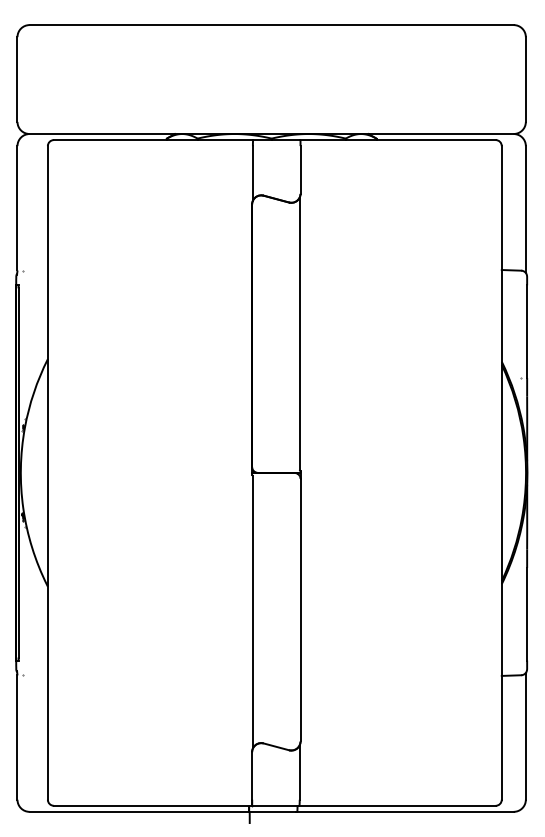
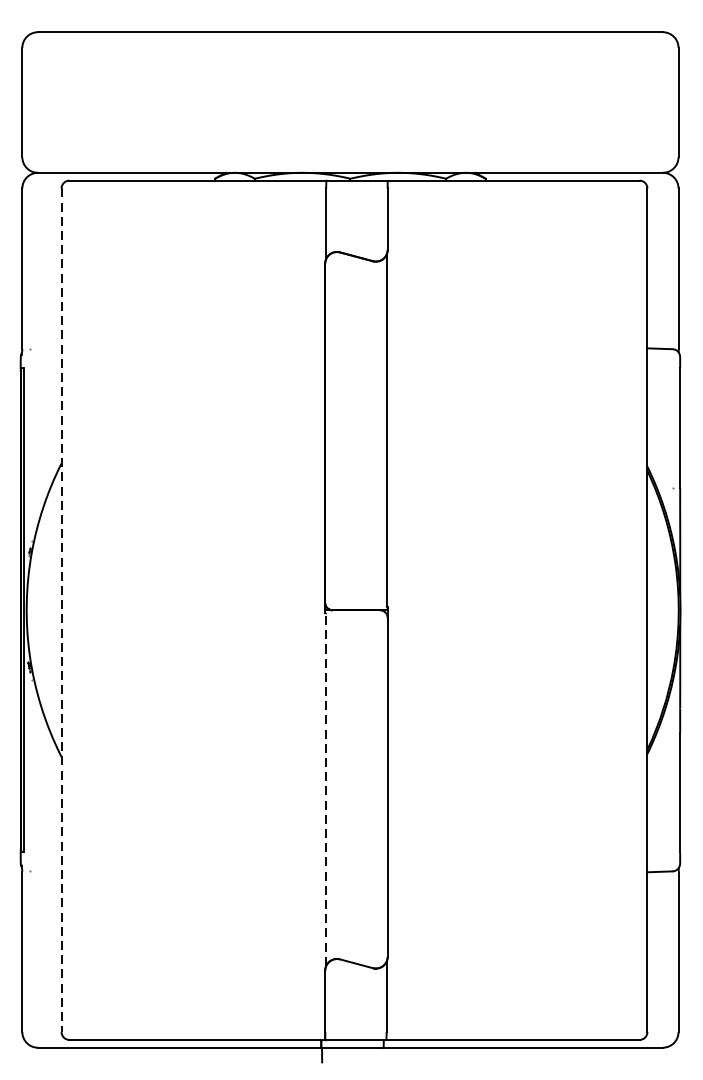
line: (47, 472) -> (61, 609), solid -> dashed
line: (252, 611) -> (325, 789), solid -> dashed

